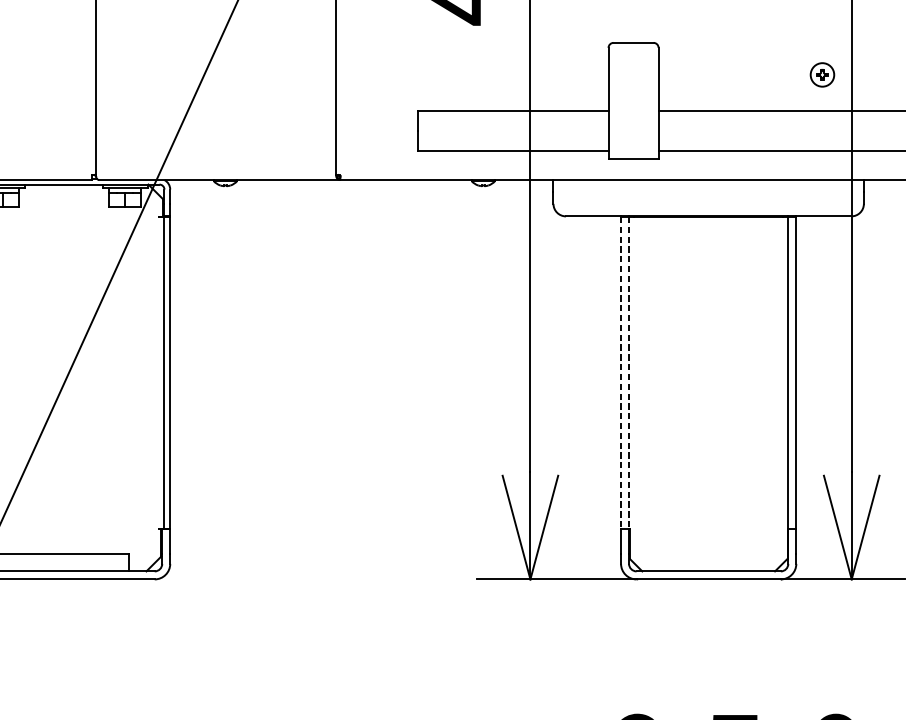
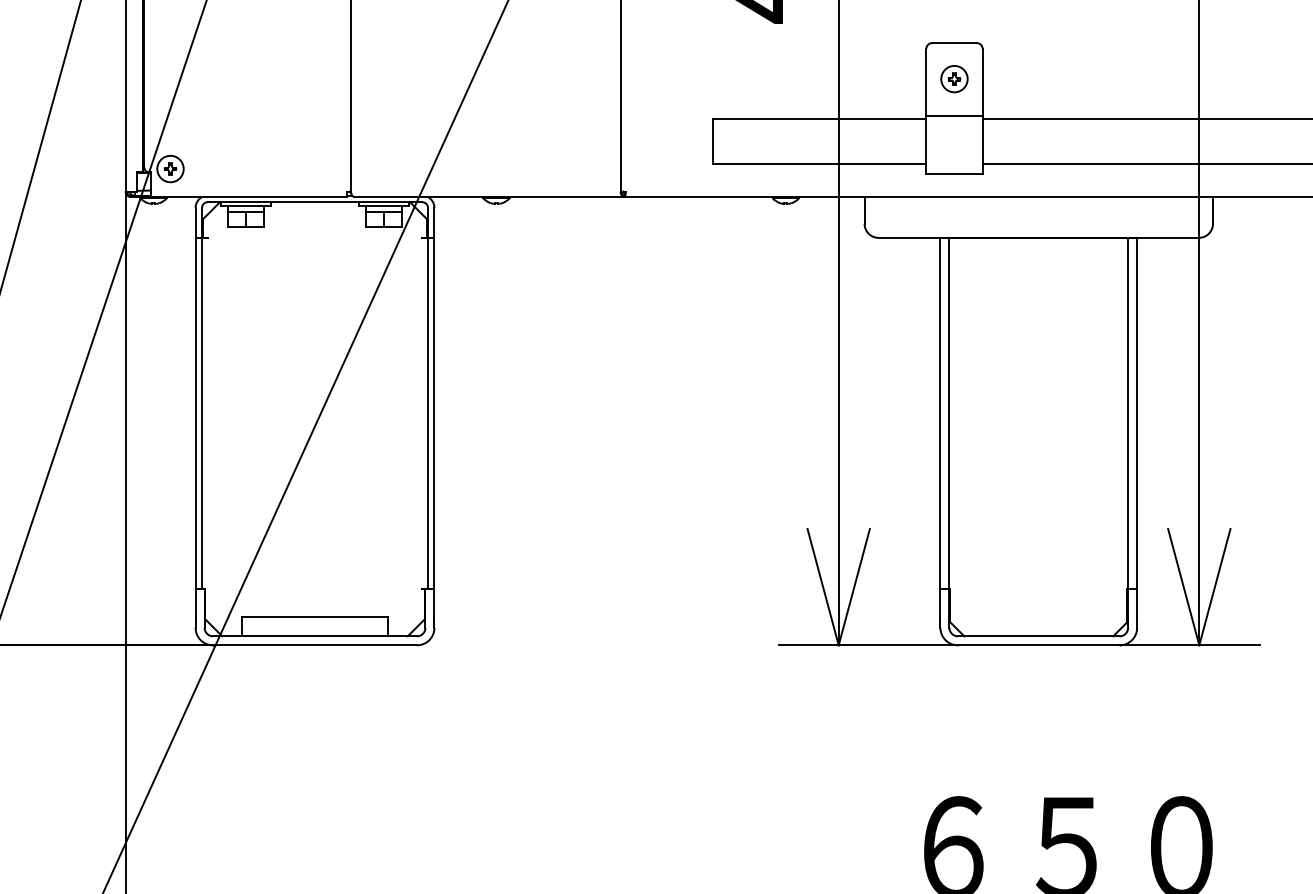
part: (822, 75) -> (954, 79), moved
line: (633, 108) -> (954, 116), added
line: (621, 373) -> (940, 414), dashed -> solid
line: (629, 373) -> (949, 414), dashed -> solid

